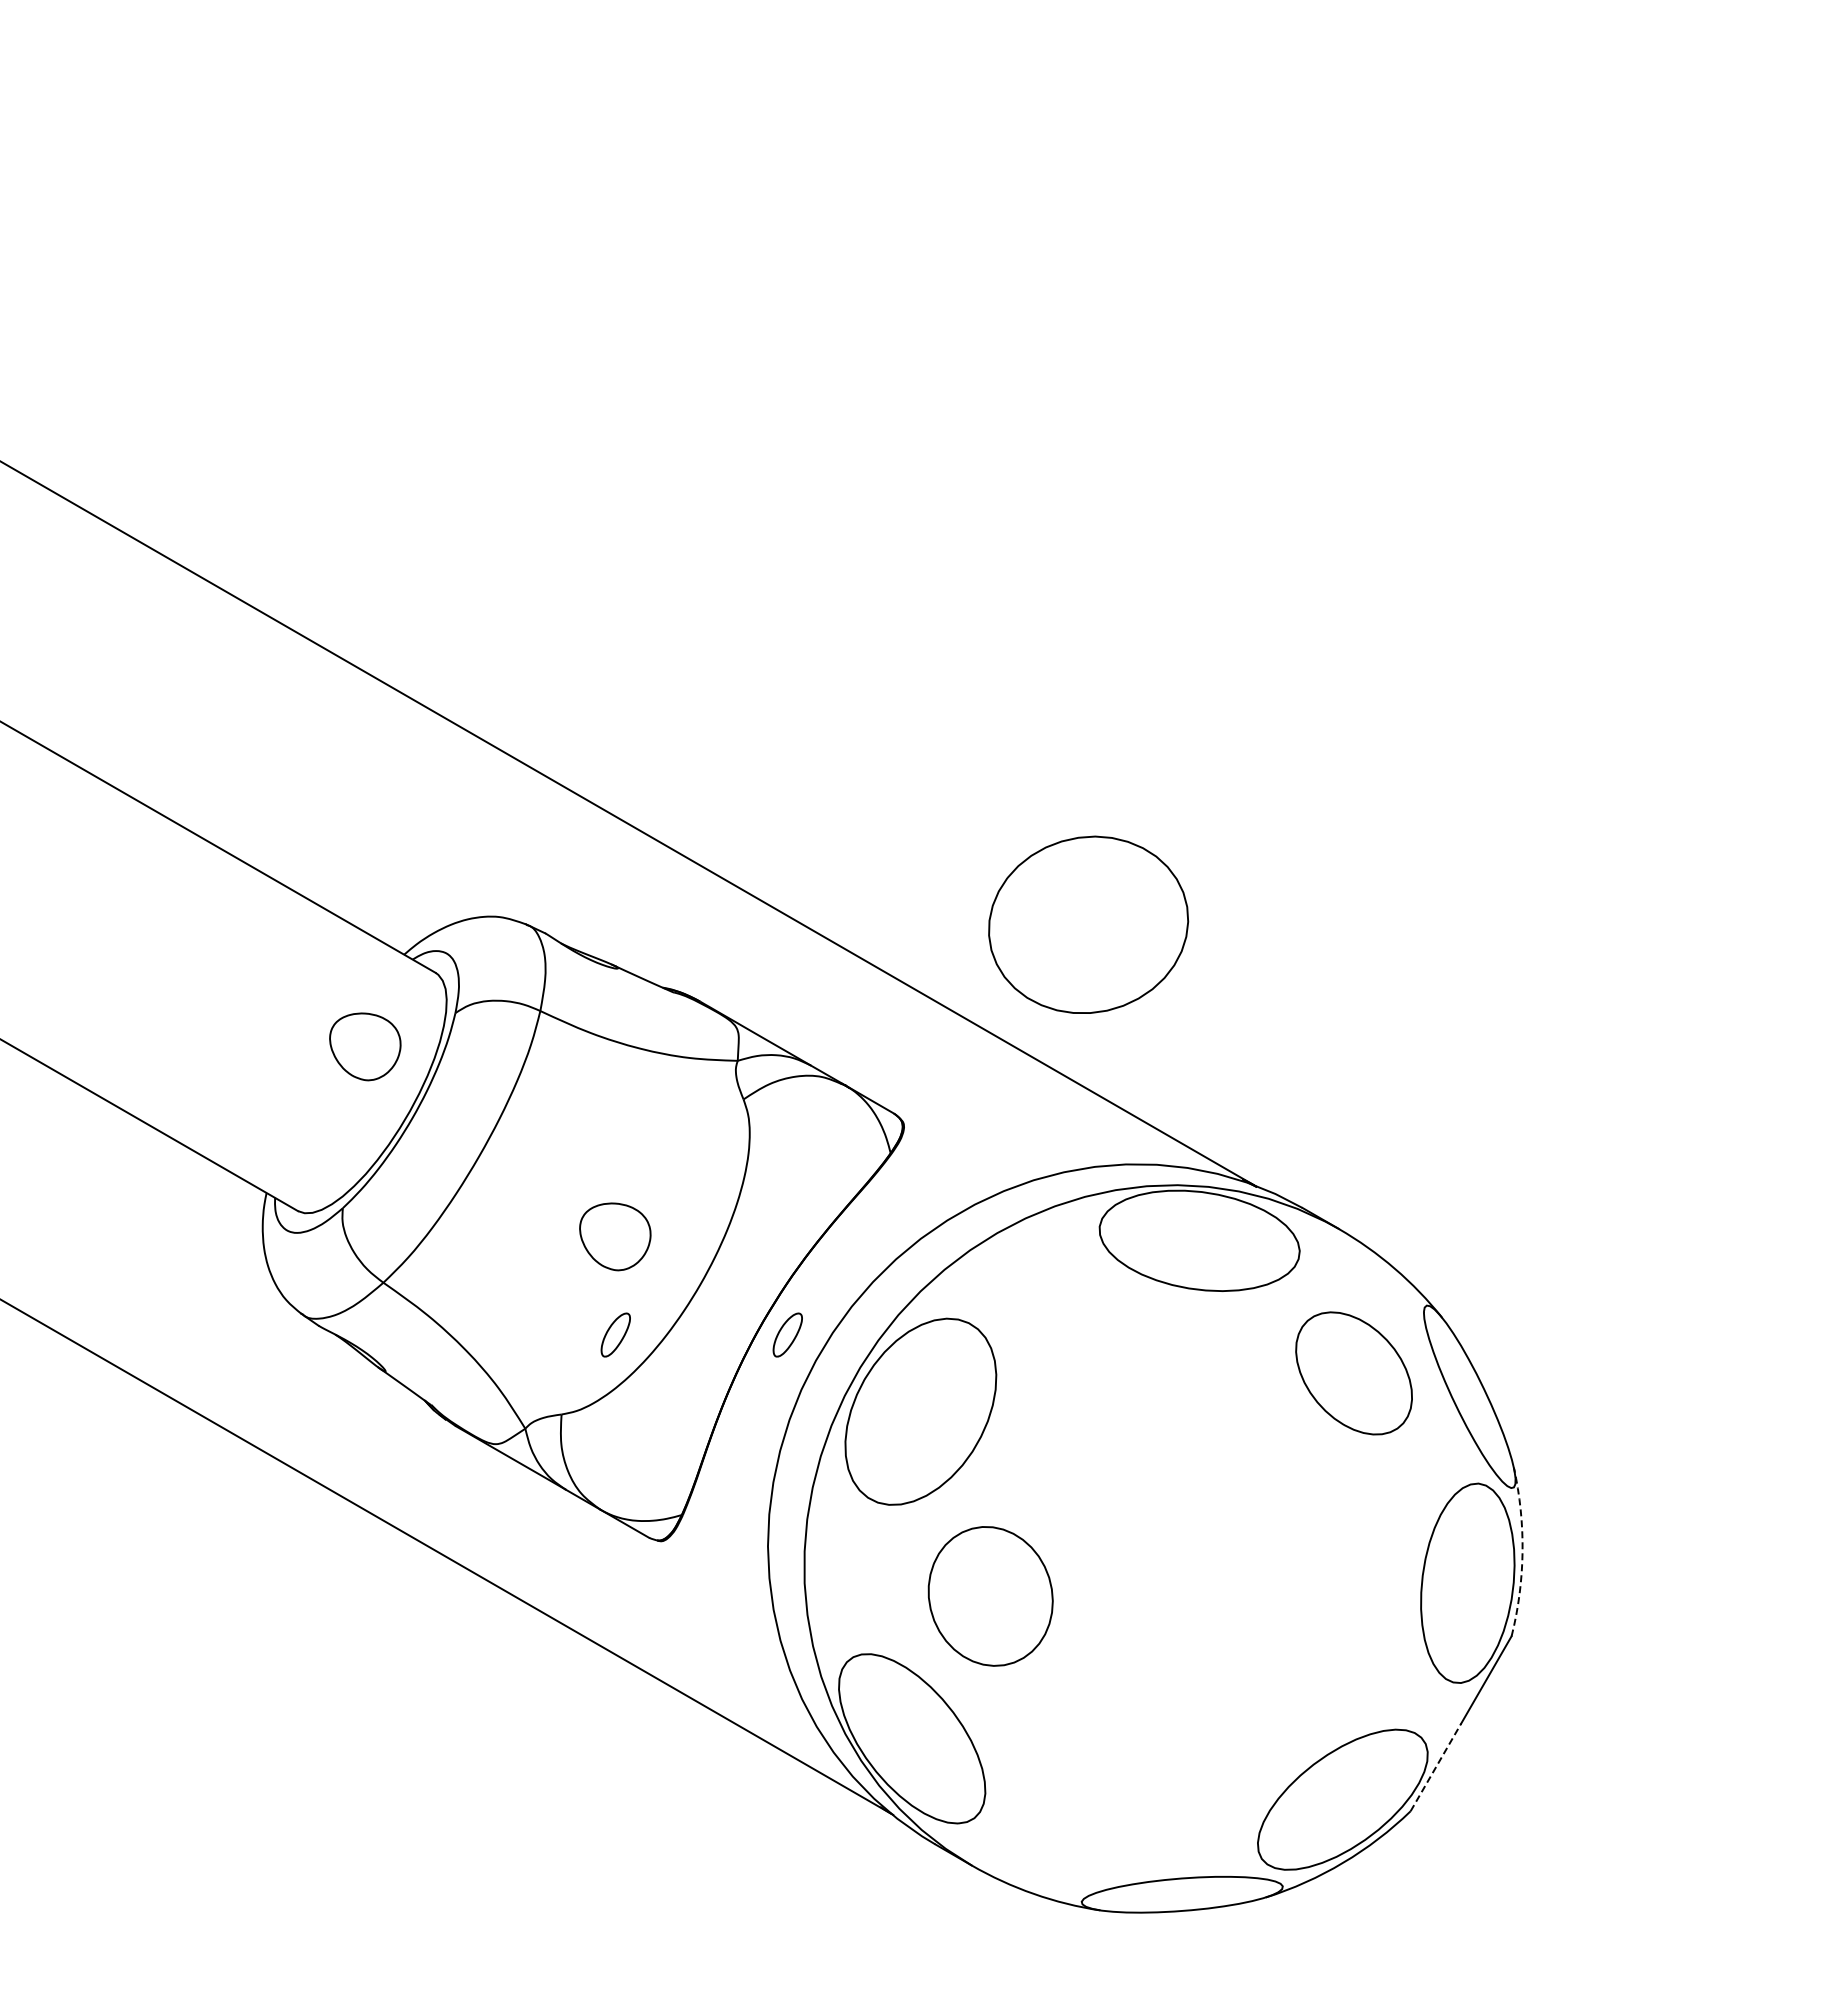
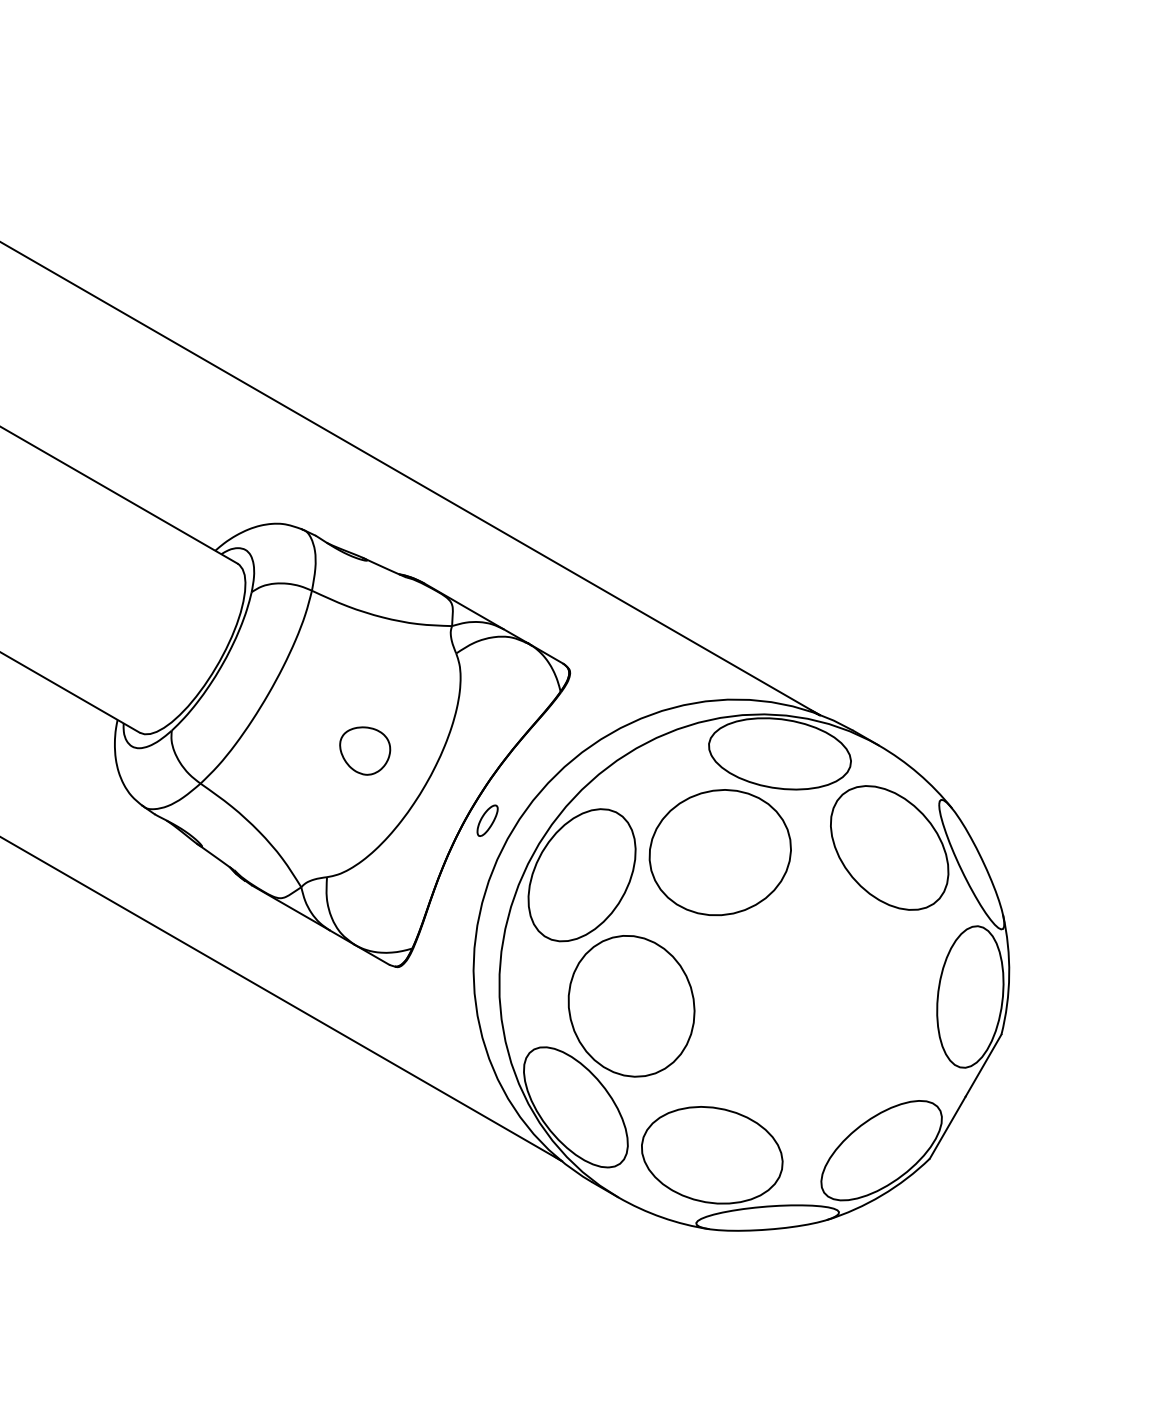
part: (1088, 924) -> (720, 852), moved
part: (365, 1046) -> (187, 615), removed
part: (615, 1334) -> (365, 820), removed
part: (1353, 1373) -> (889, 848), size x1.43
arc: (1522, 1552) -> (1009, 975), dashed -> solid
part: (990, 1596) -> (631, 1006), size x1.43
line: (1436, 1767) -> (948, 1127), dashed -> solid
part: (1104, 1806) -> (712, 1155), added

